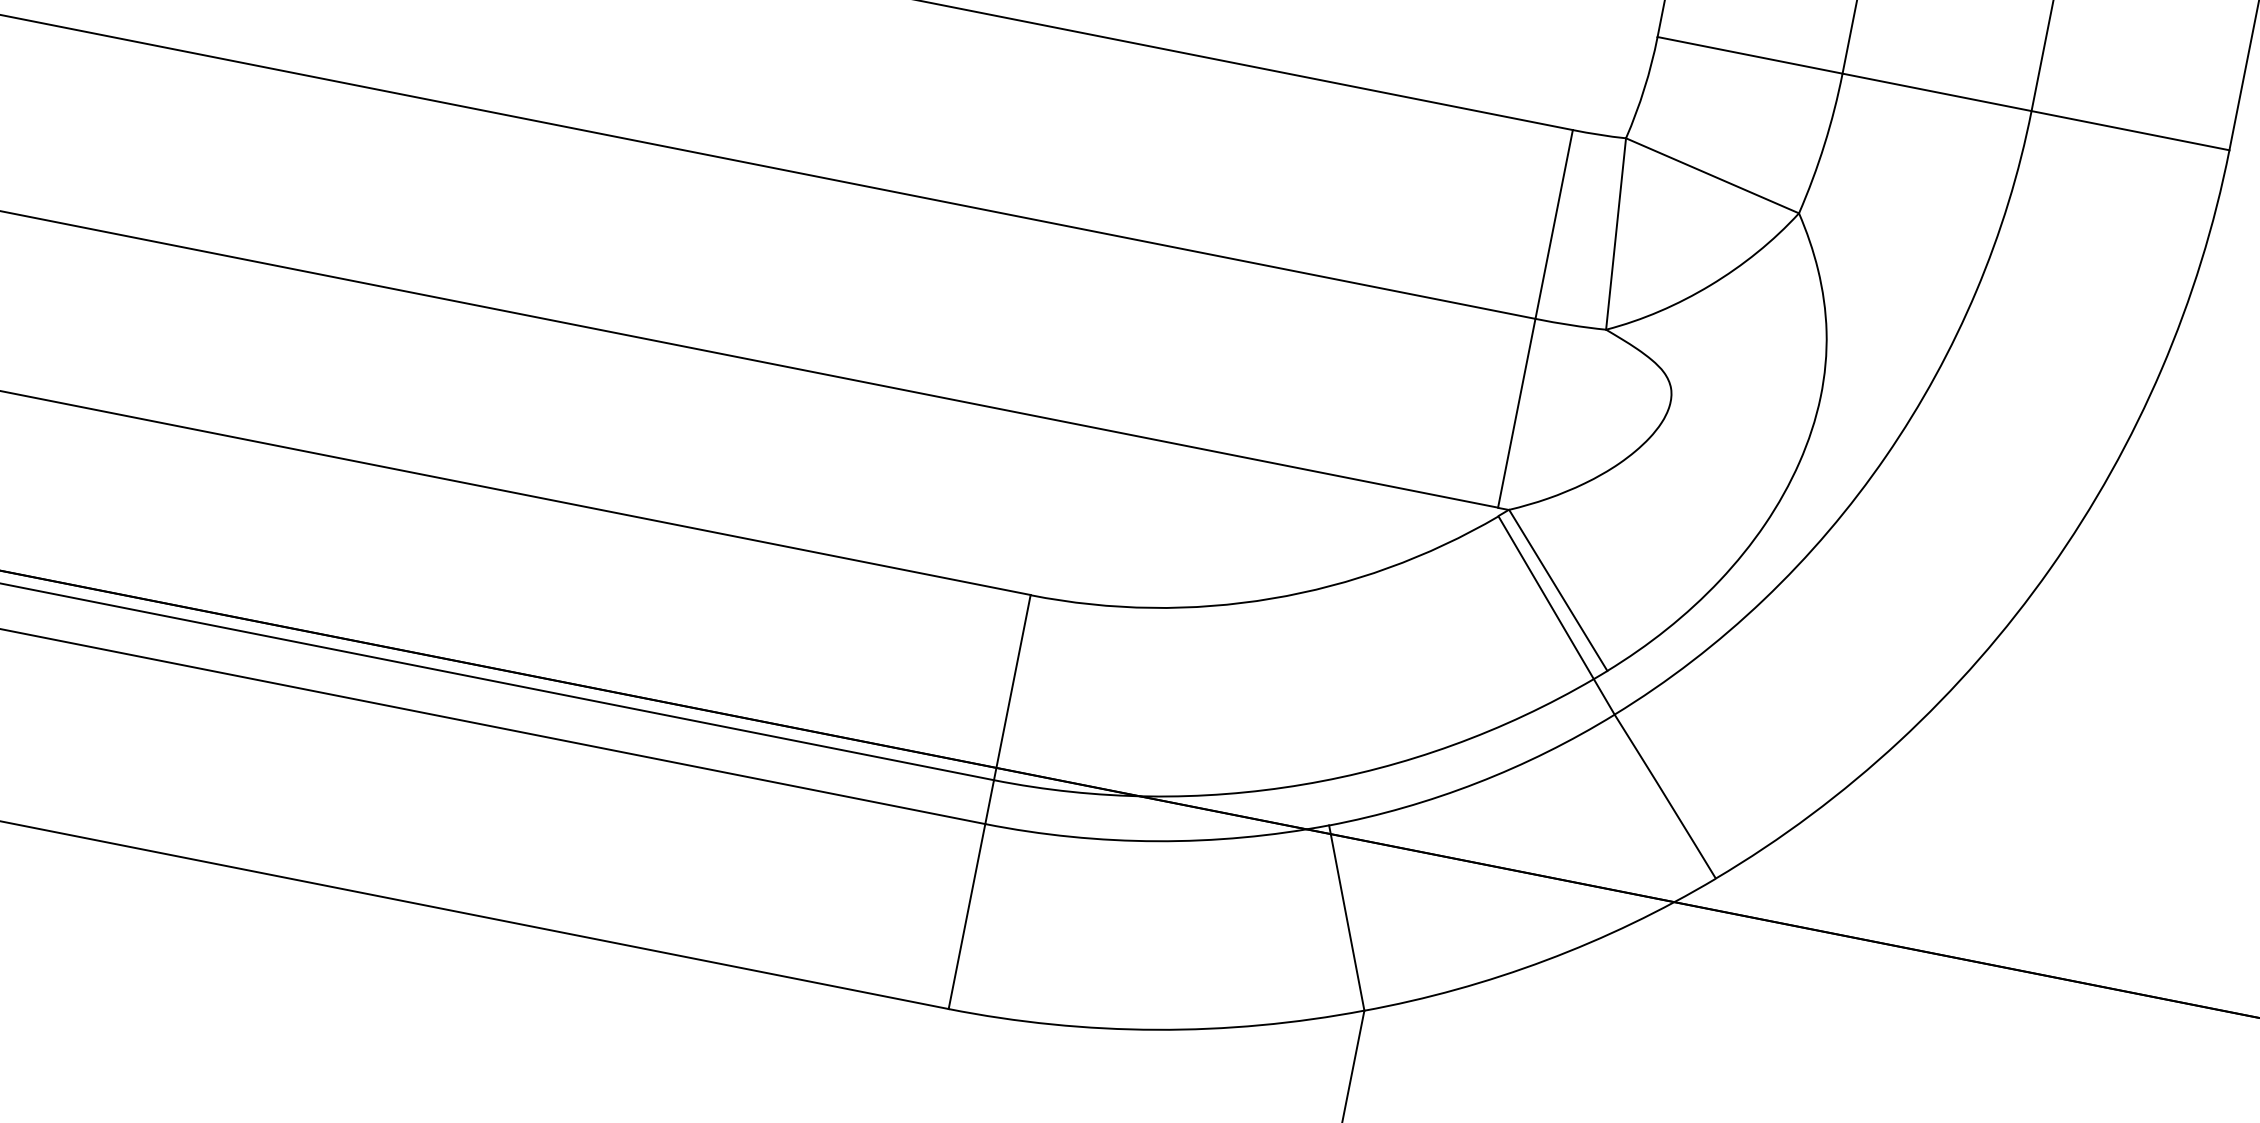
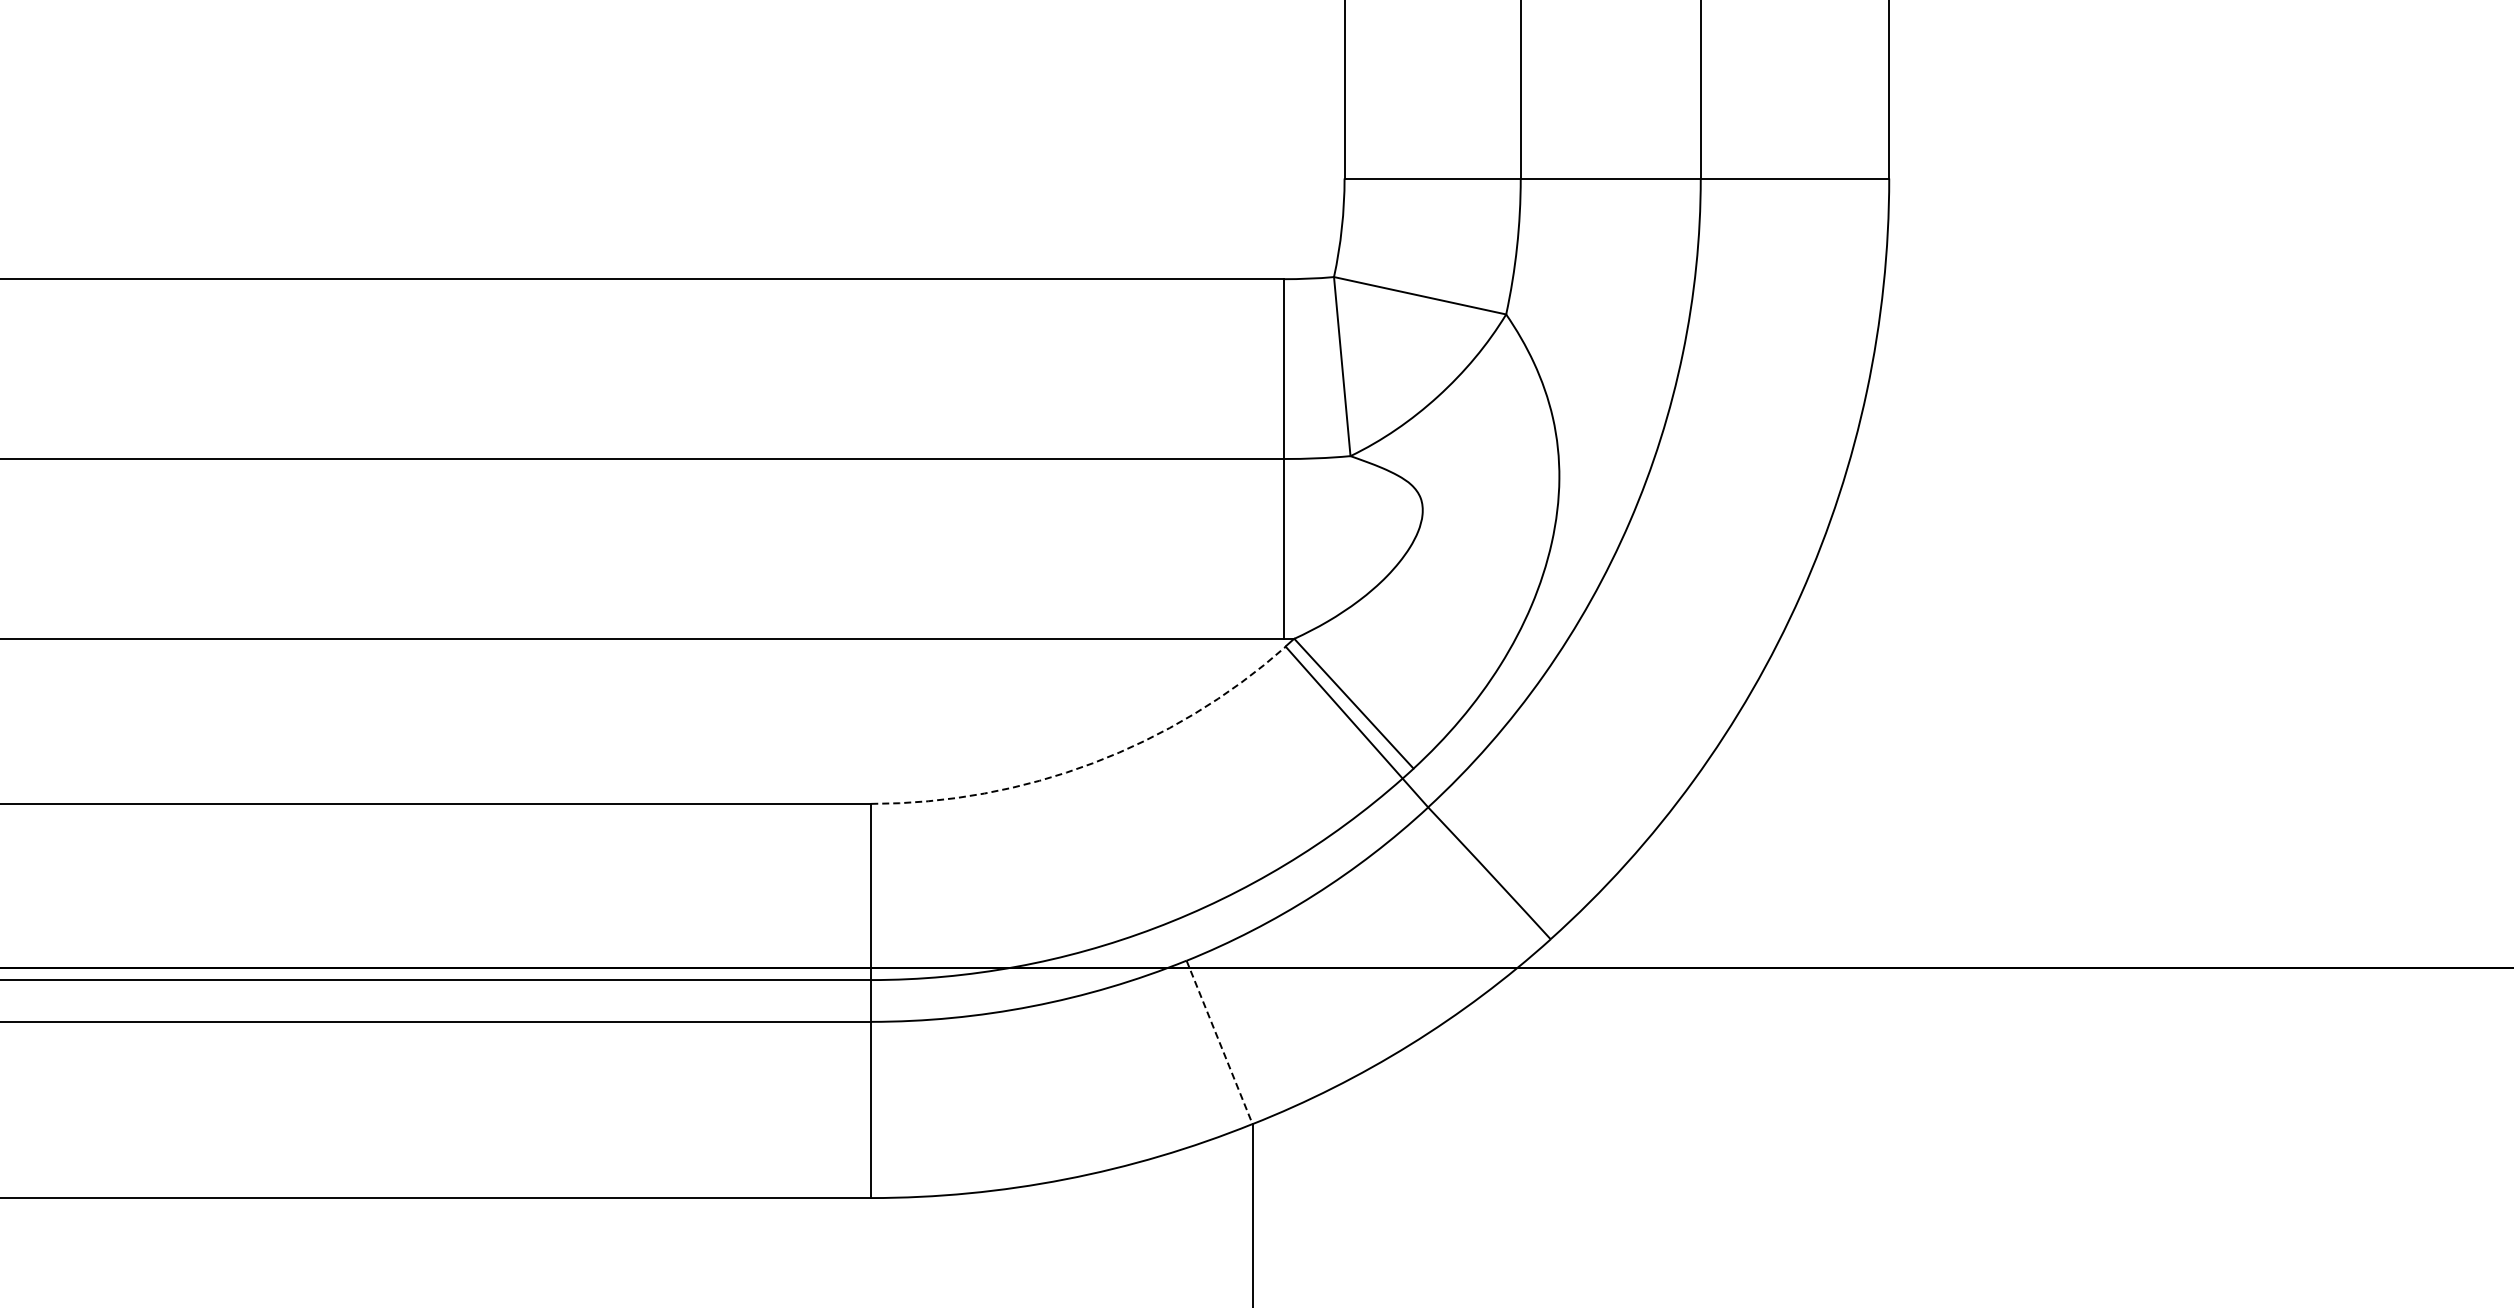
arc: (1271, 598) -> (1092, 763), solid -> dashed
line: (1346, 918) -> (1219, 1042), solid -> dashed

